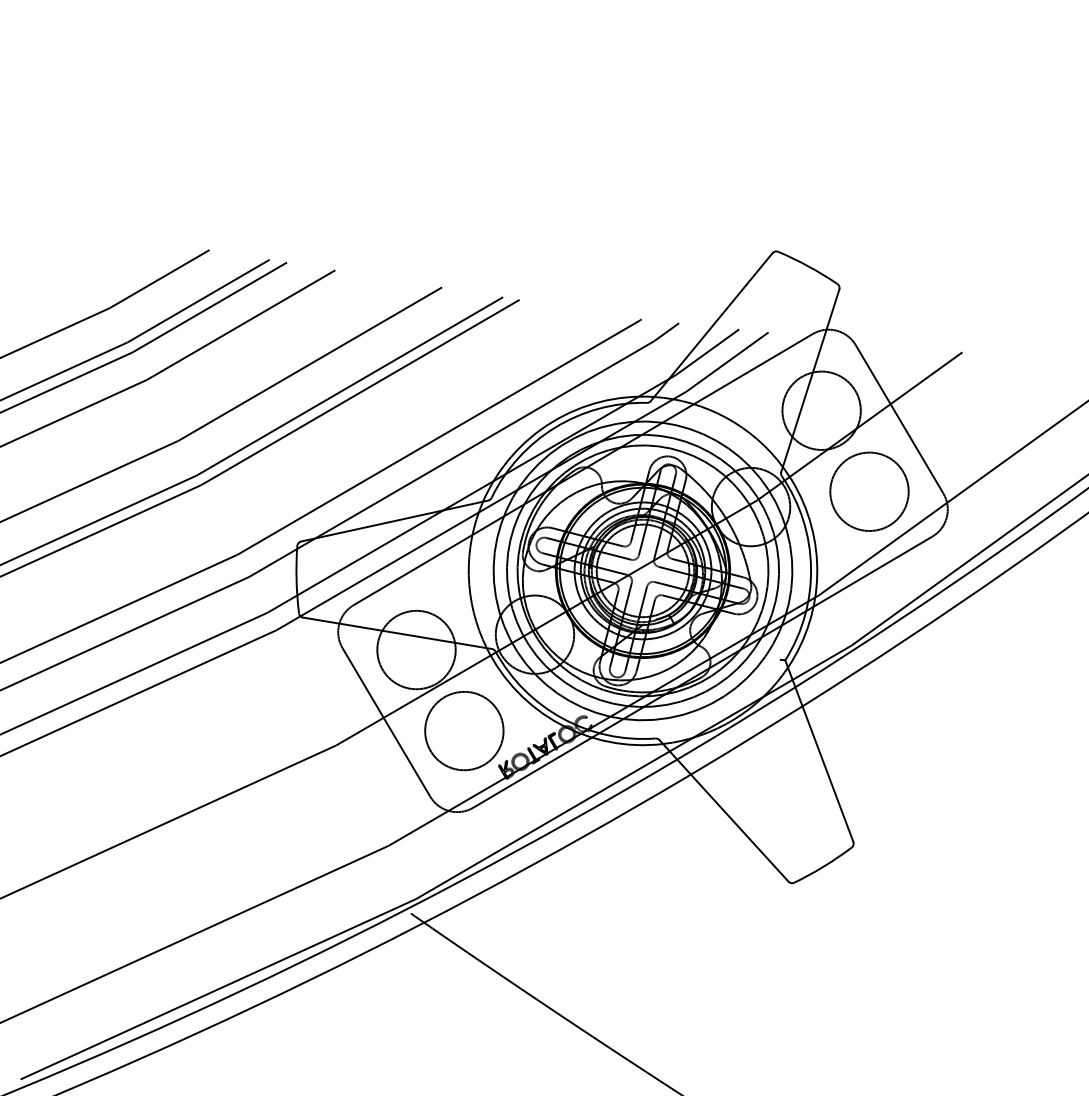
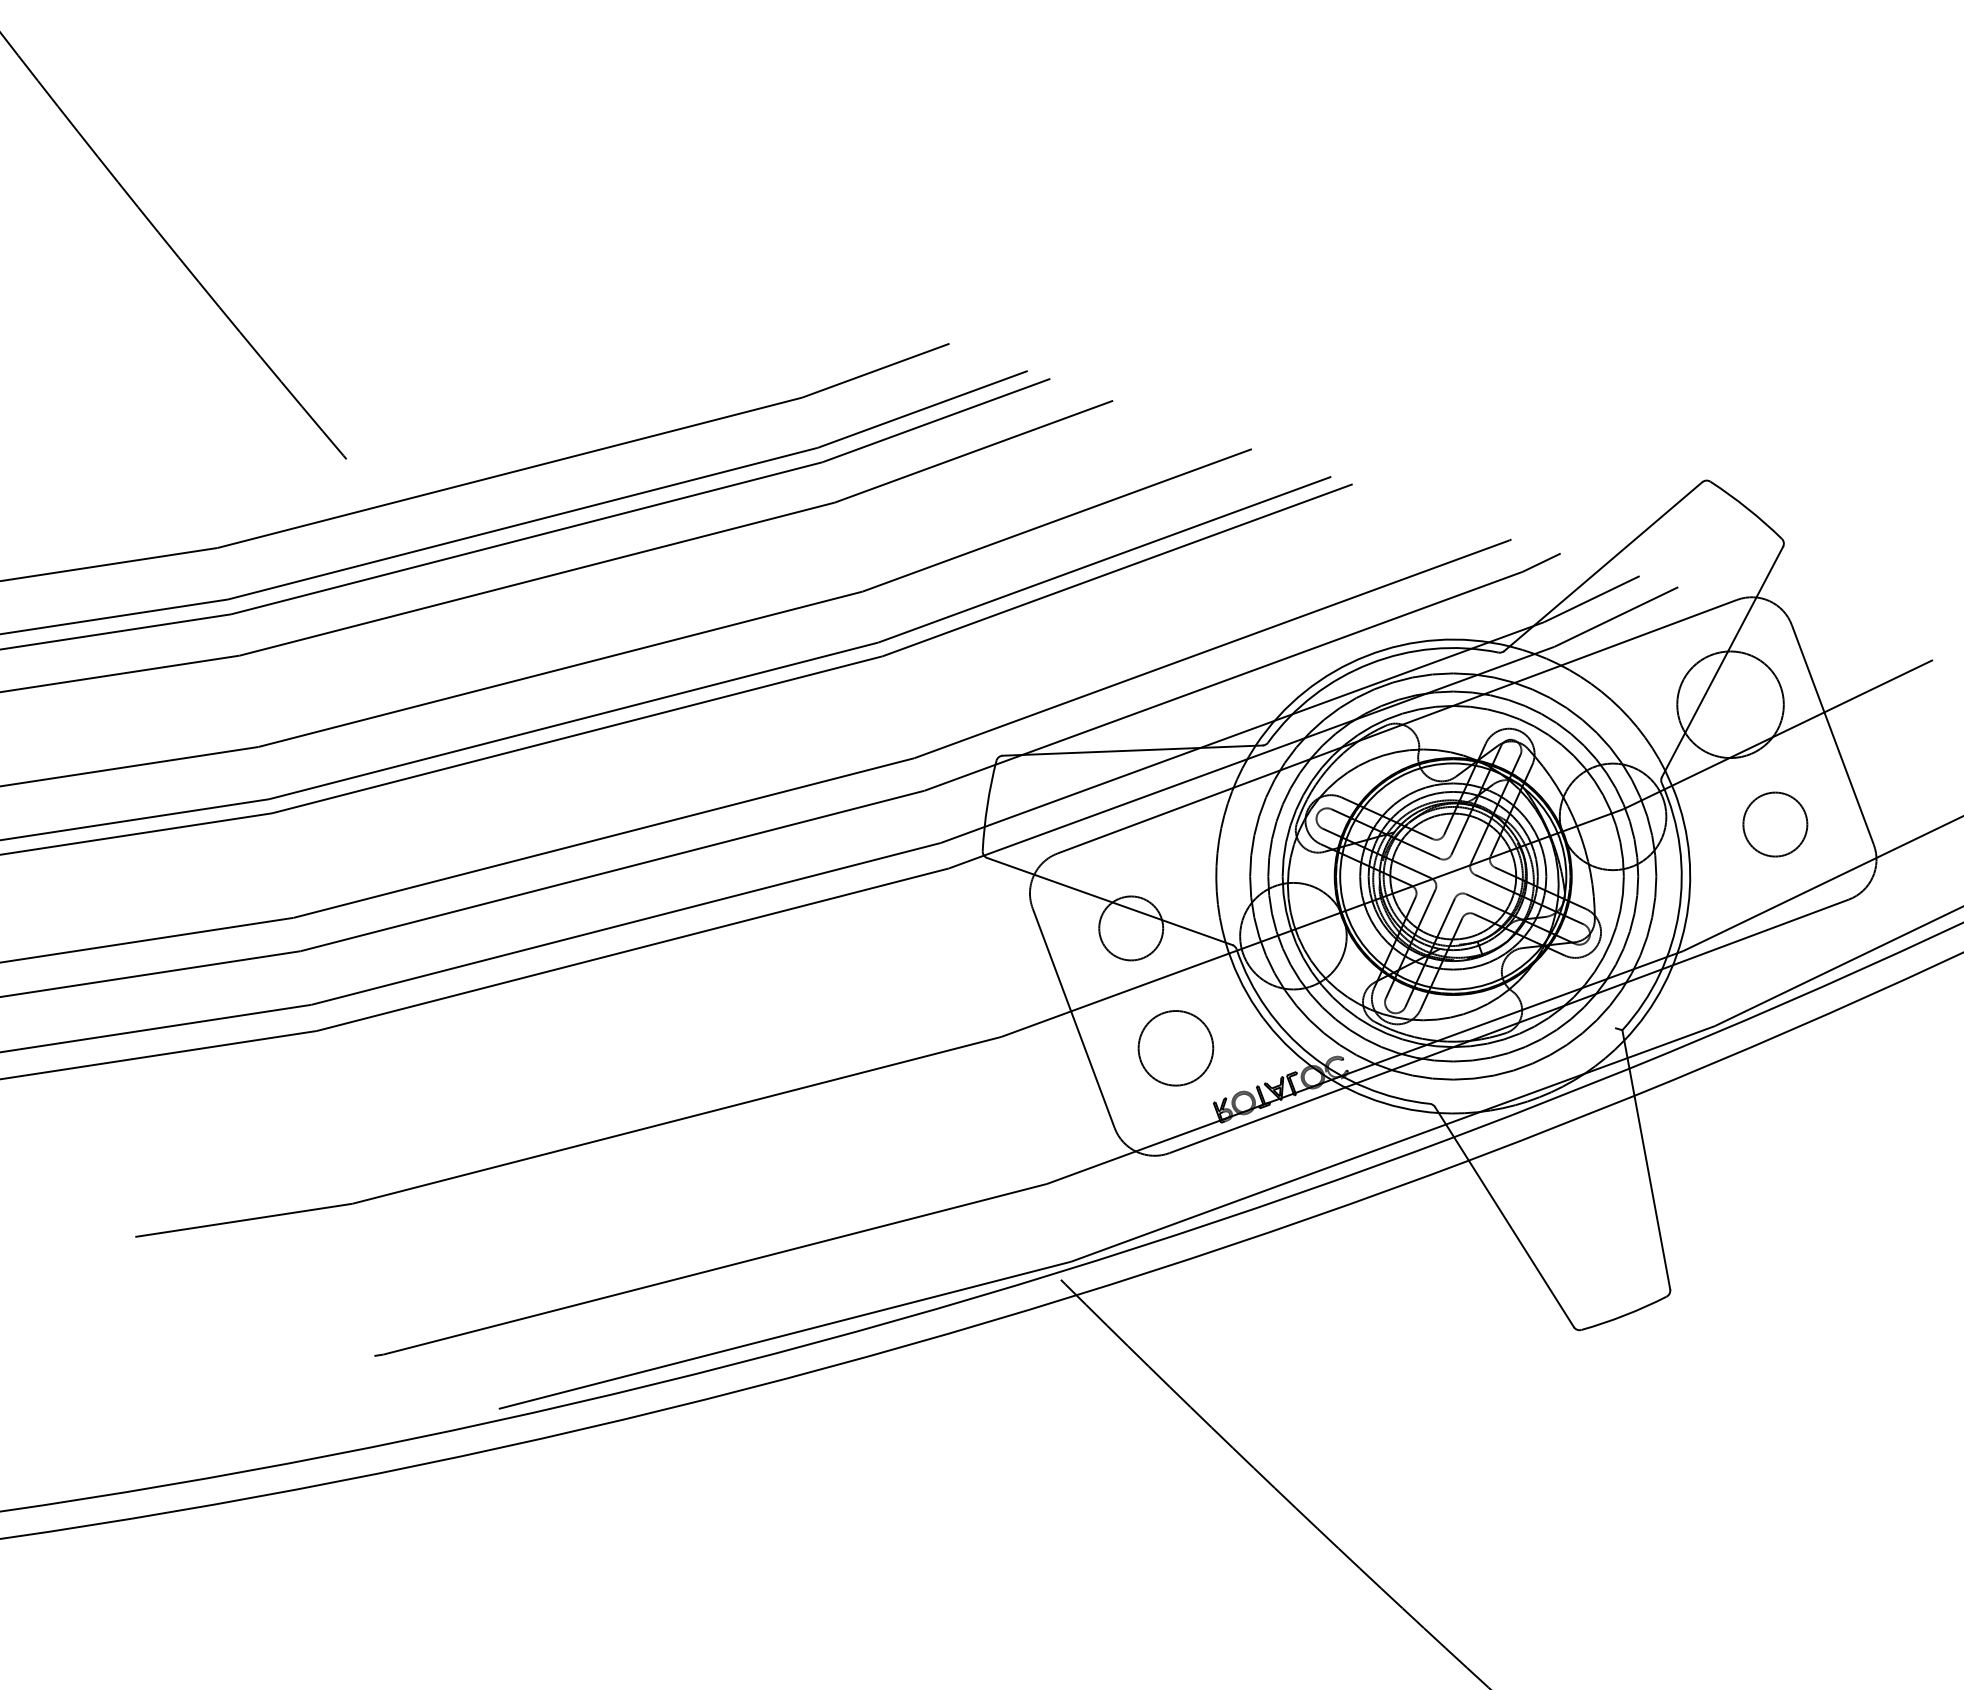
circle: (869, 491) -> (1775, 824), size x0.6
circle: (416, 650) -> (1130, 928), size x0.6
circle: (464, 731) -> (1175, 1048), size x0.7

